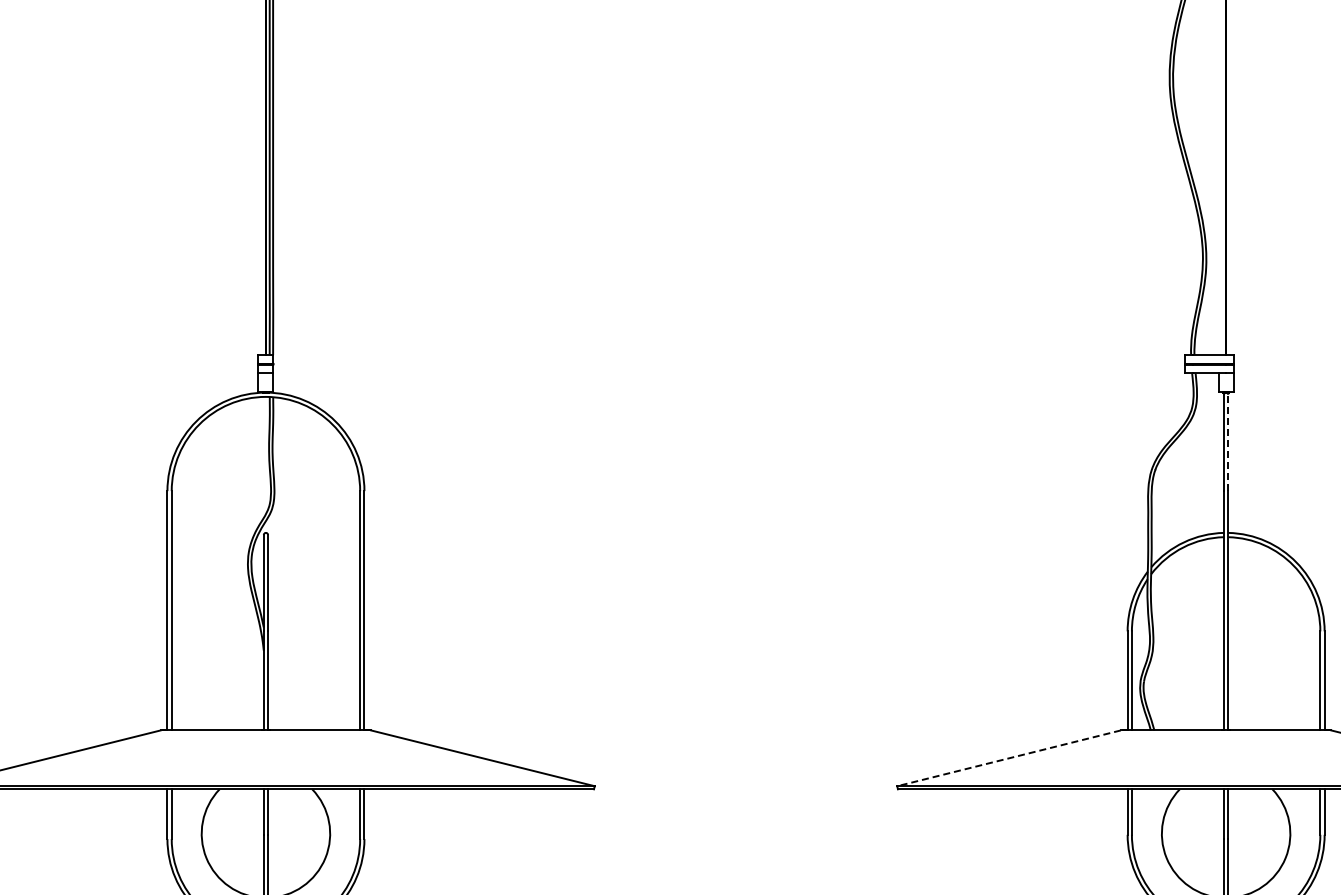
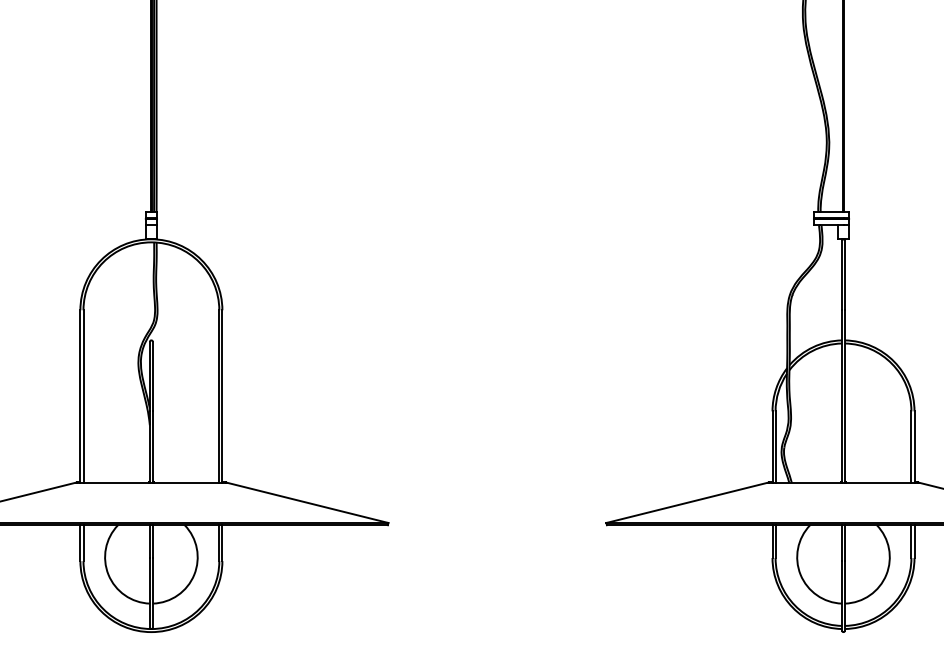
line: (1228, 442) -> (845, 275), dashed -> solid
line: (1008, 758) -> (686, 503), dashed -> solid

